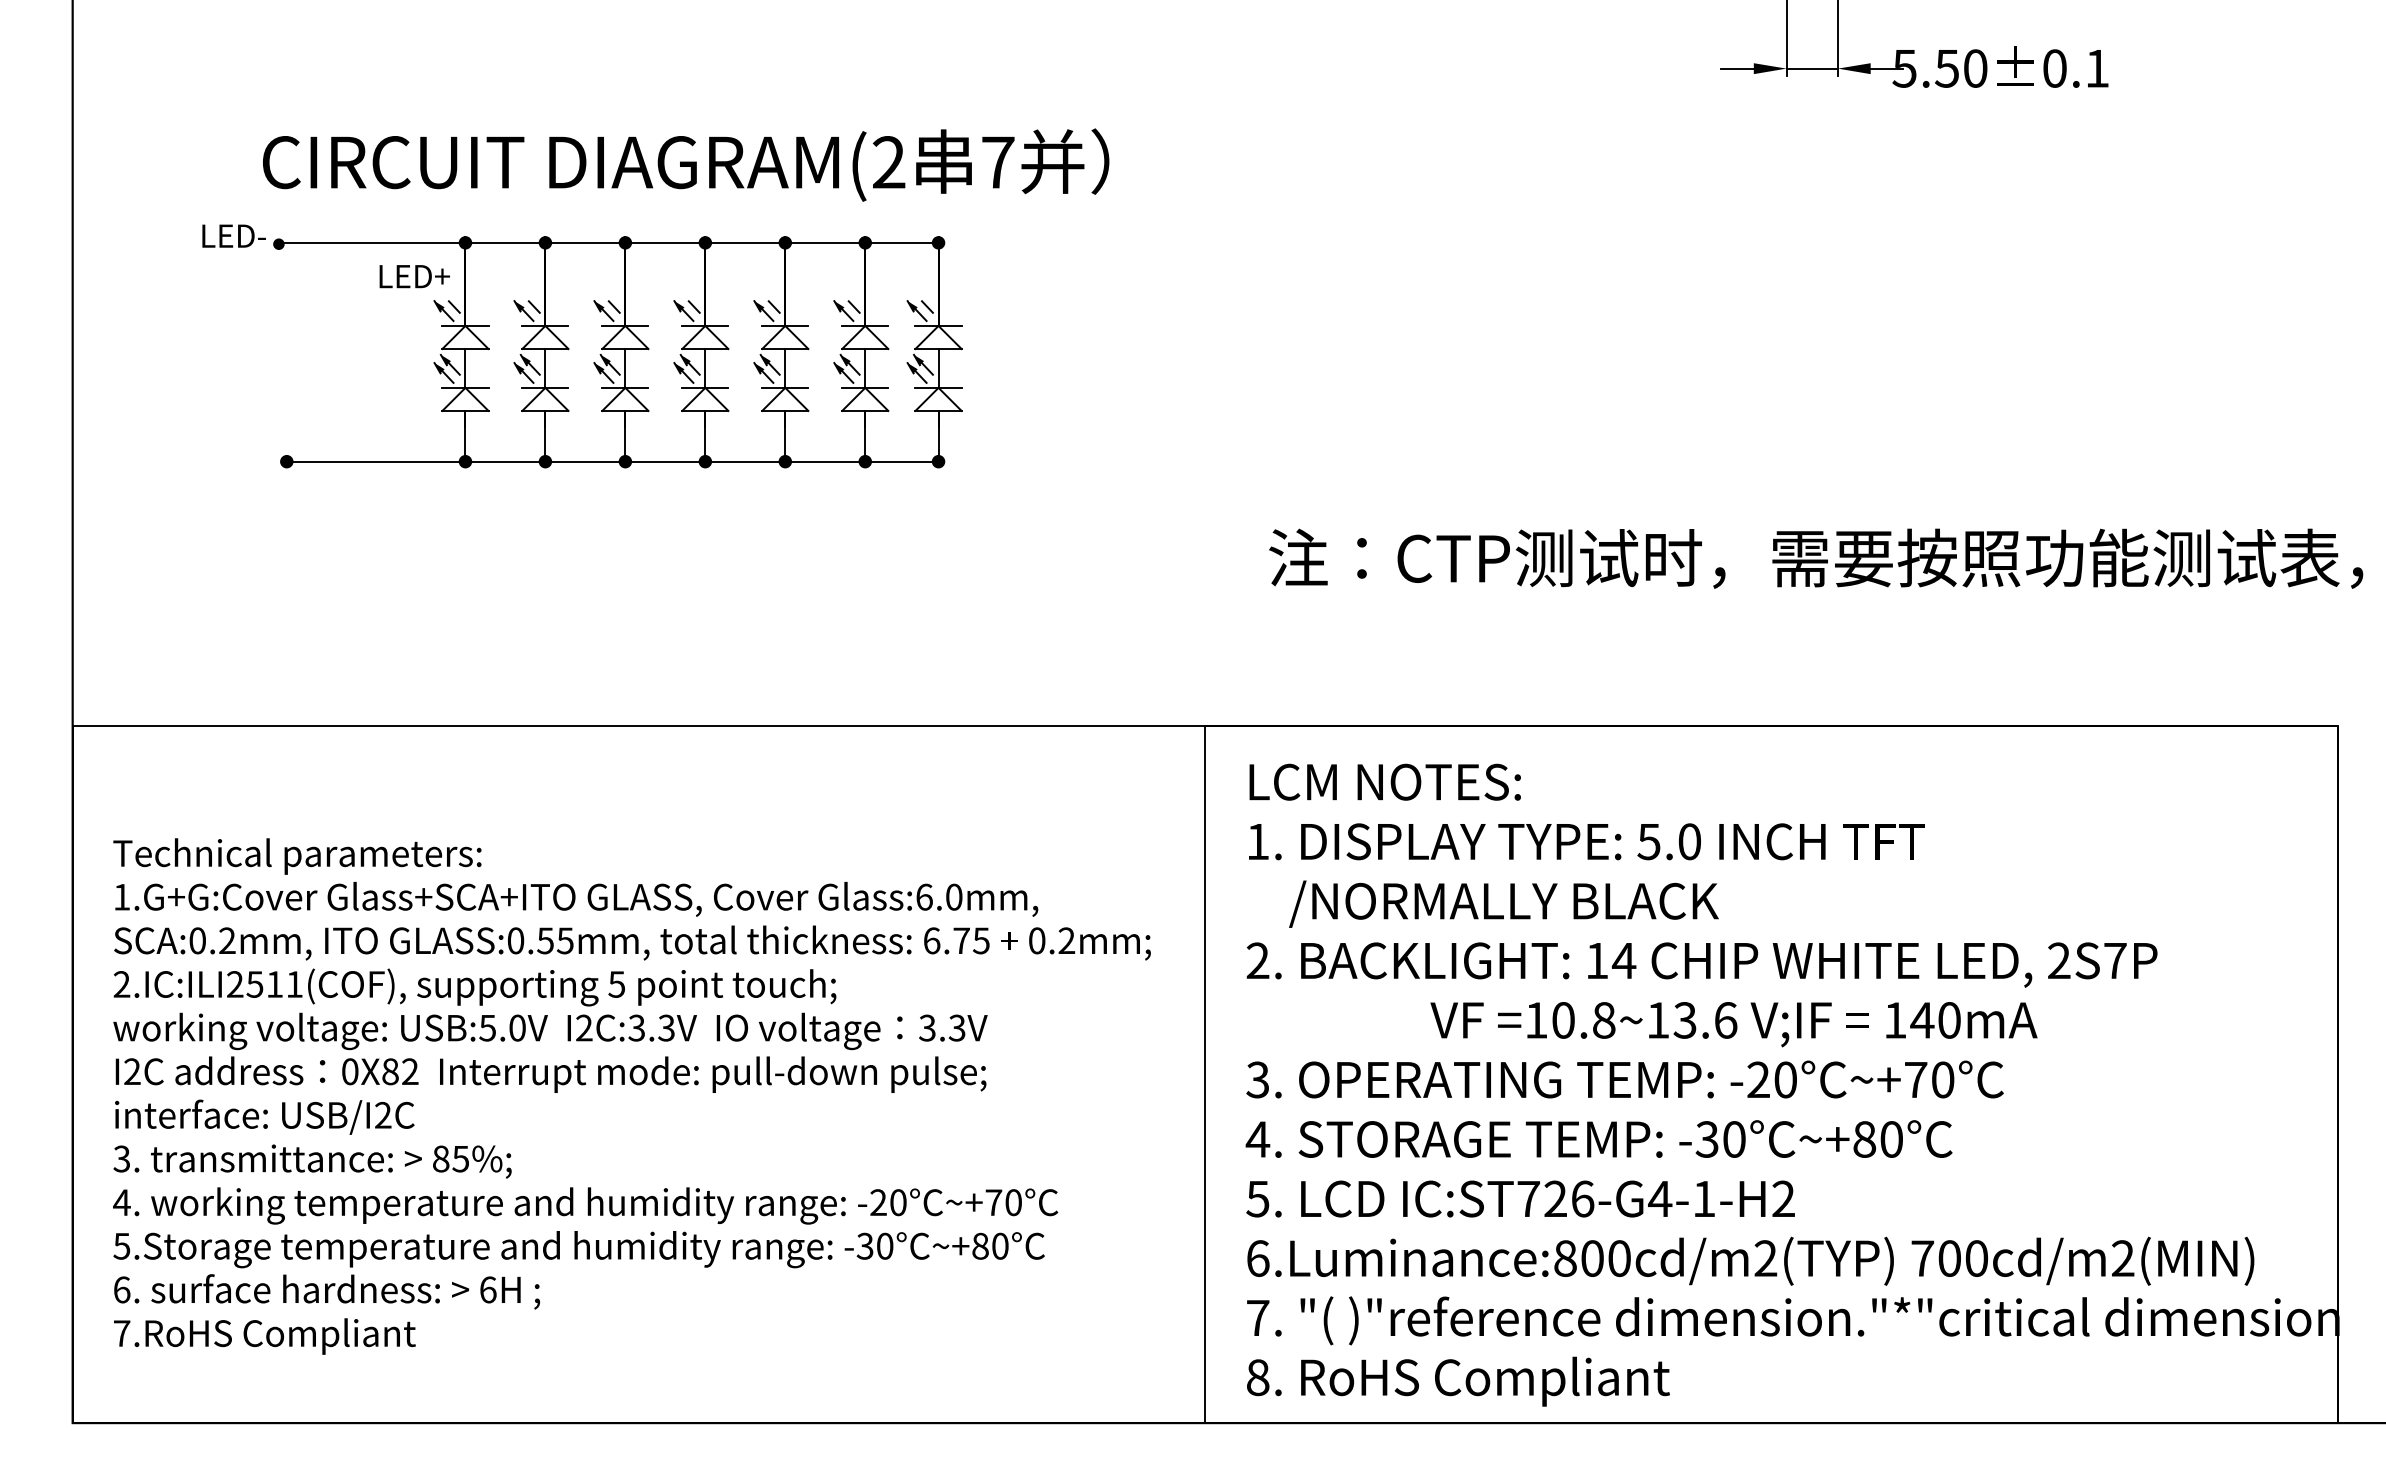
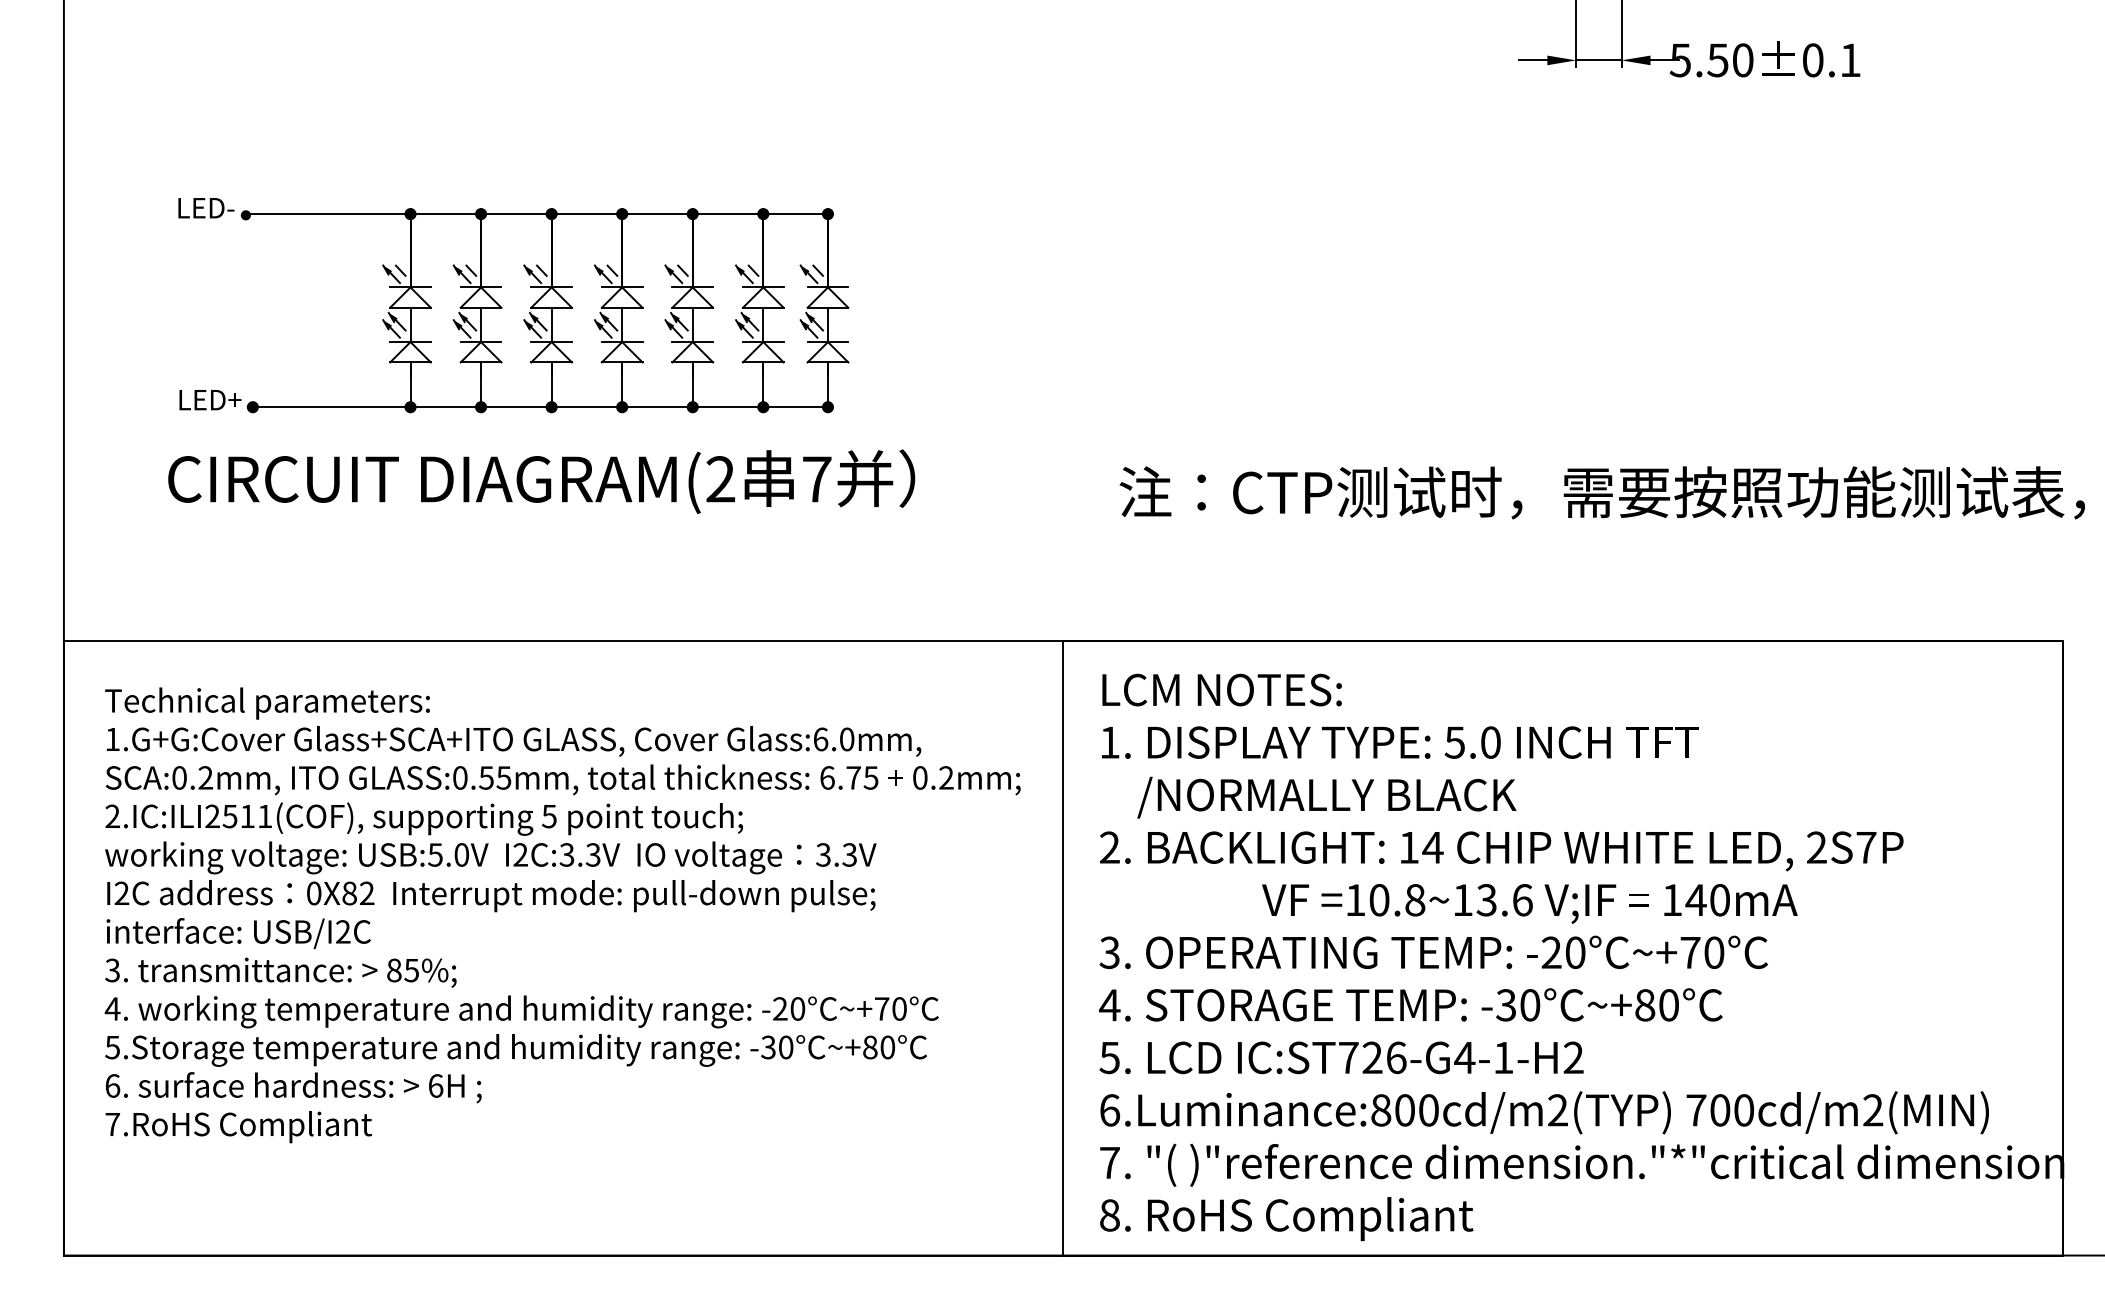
text: (686, 164) -> (542, 481), moved
text: (414, 276) -> (210, 399), moved
text: (631, 1096) -> (562, 915), moved

